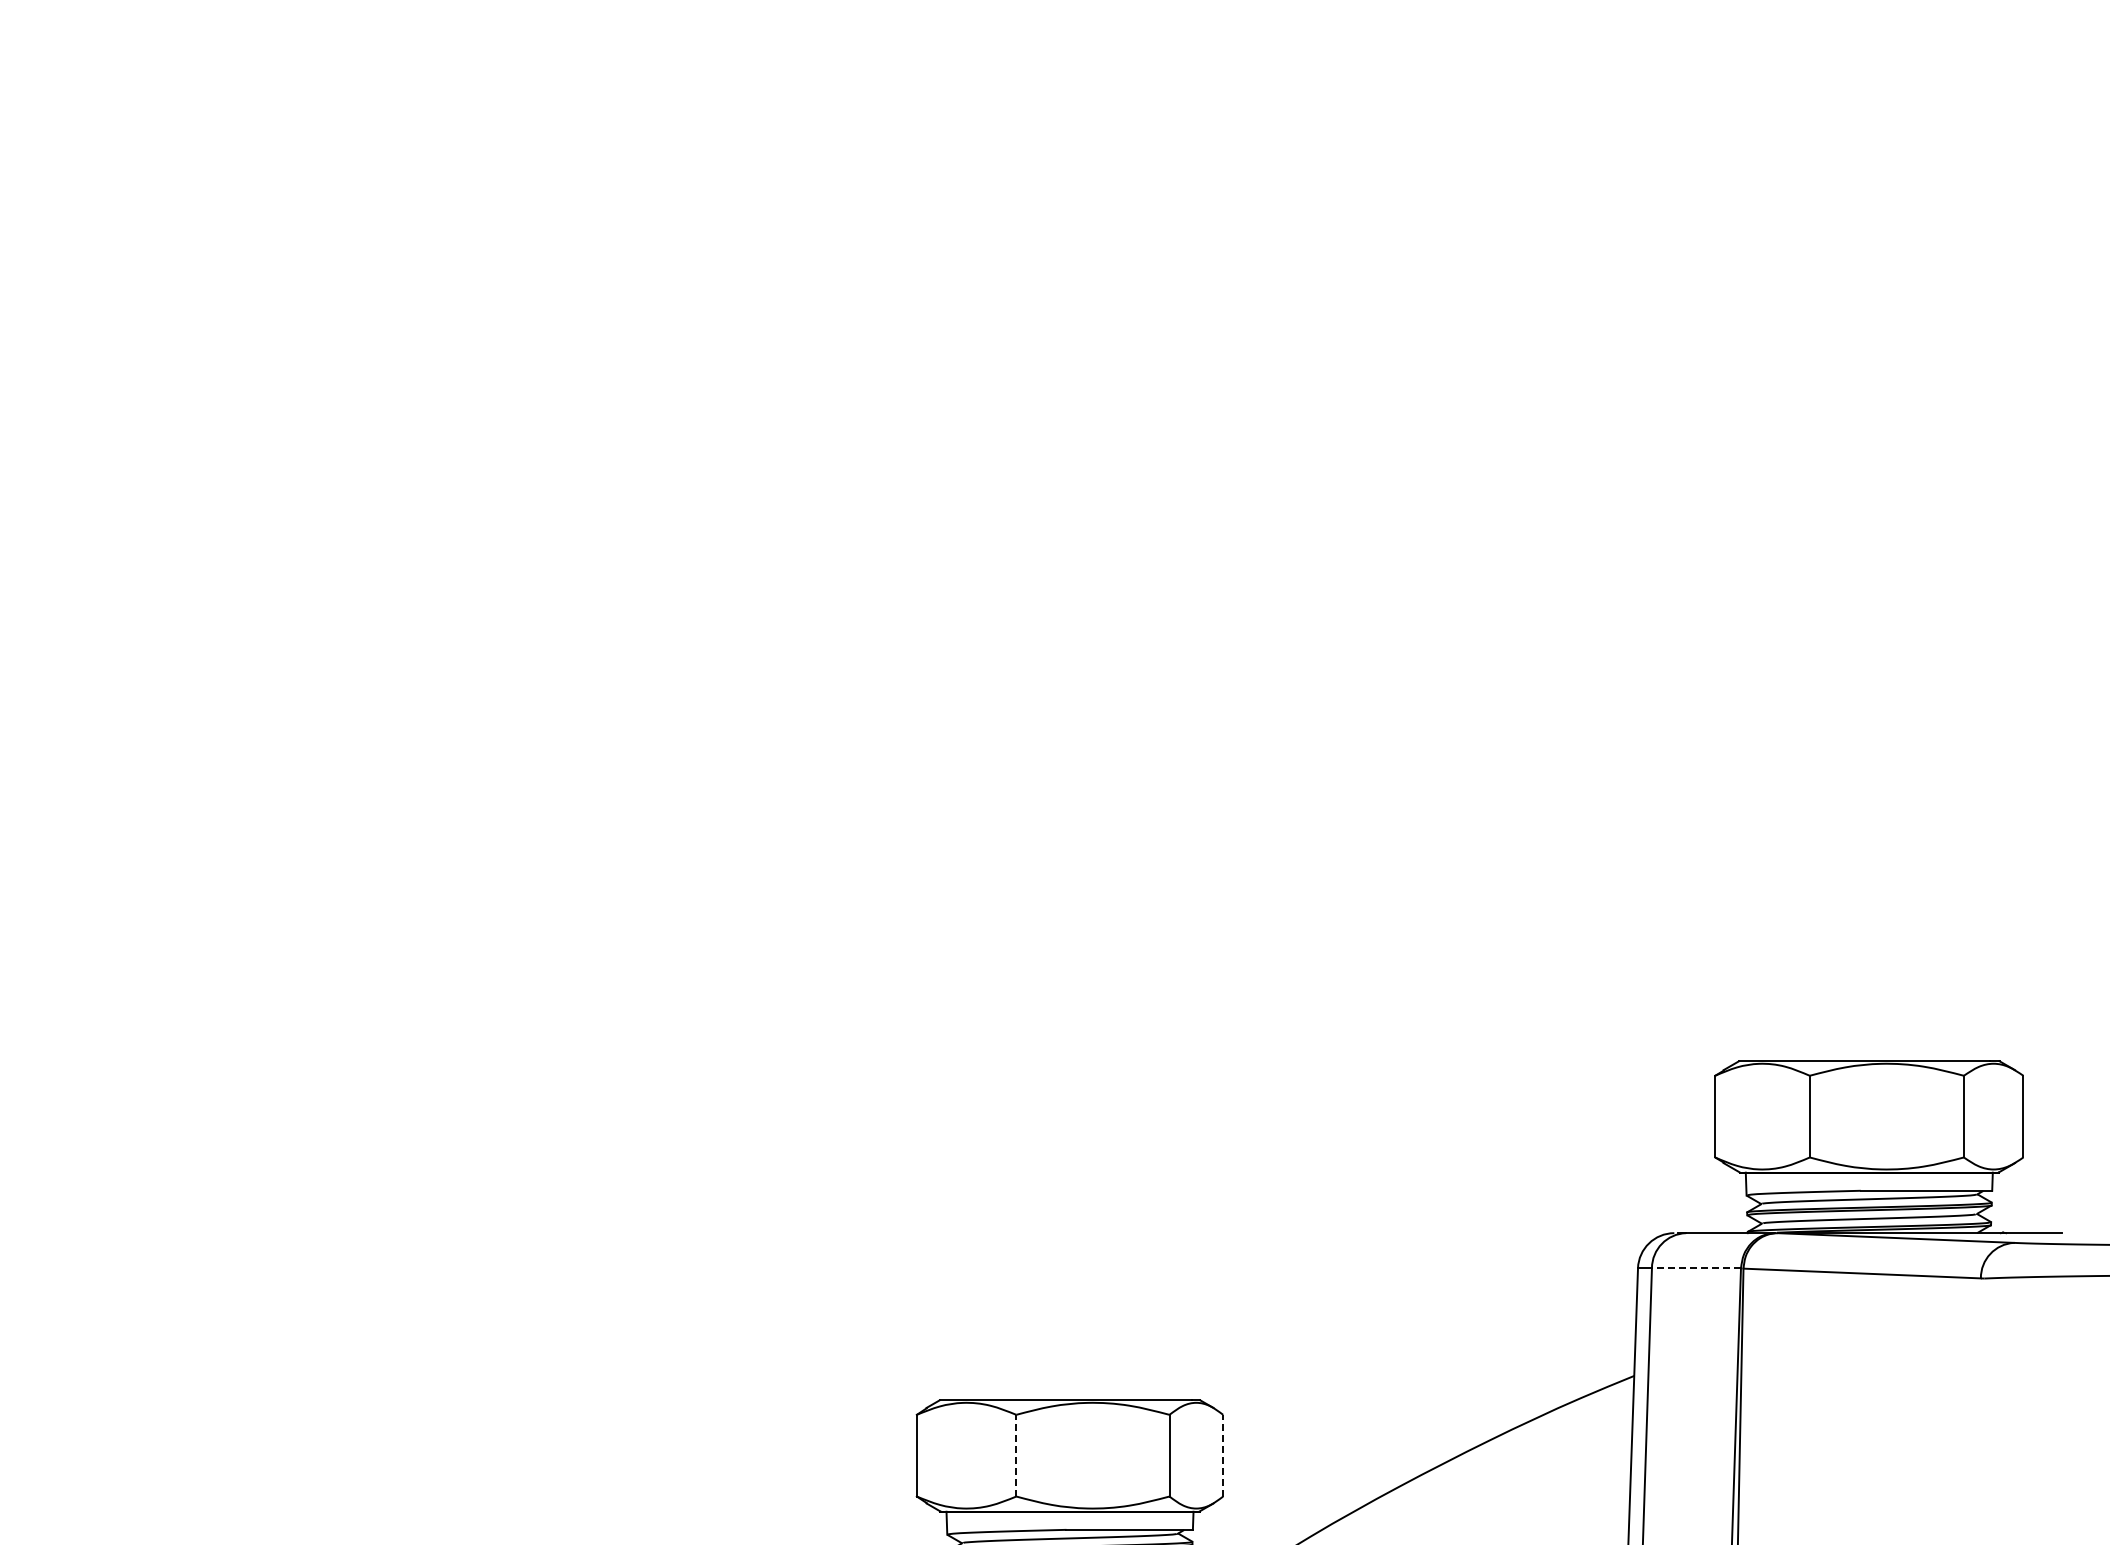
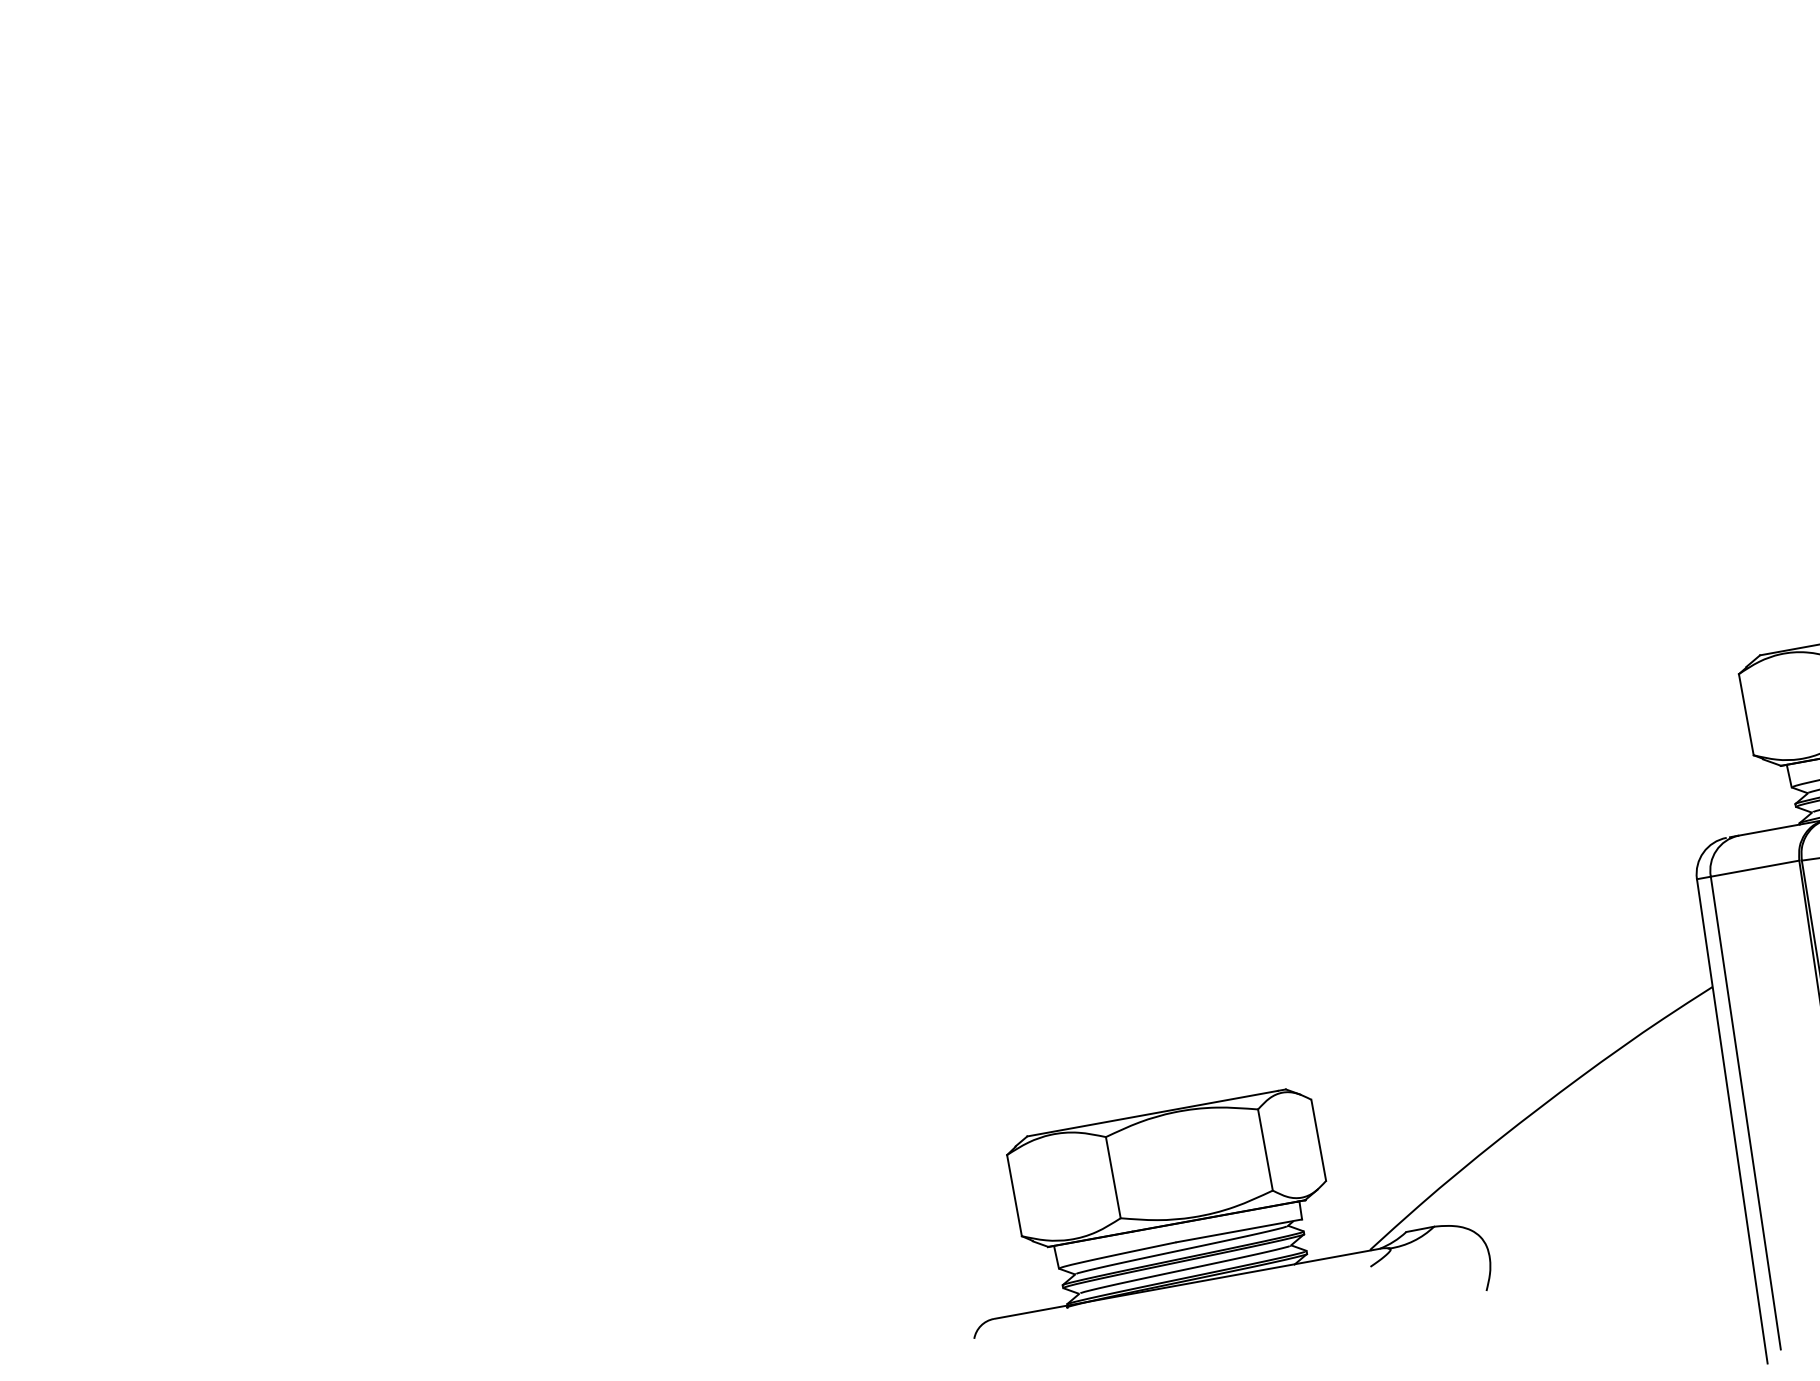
line: (1696, 1268) -> (1755, 868), dashed -> solid
line: (1016, 1455) -> (1113, 1177), dashed -> solid
line: (1223, 1455) -> (1319, 1140), dashed -> solid

